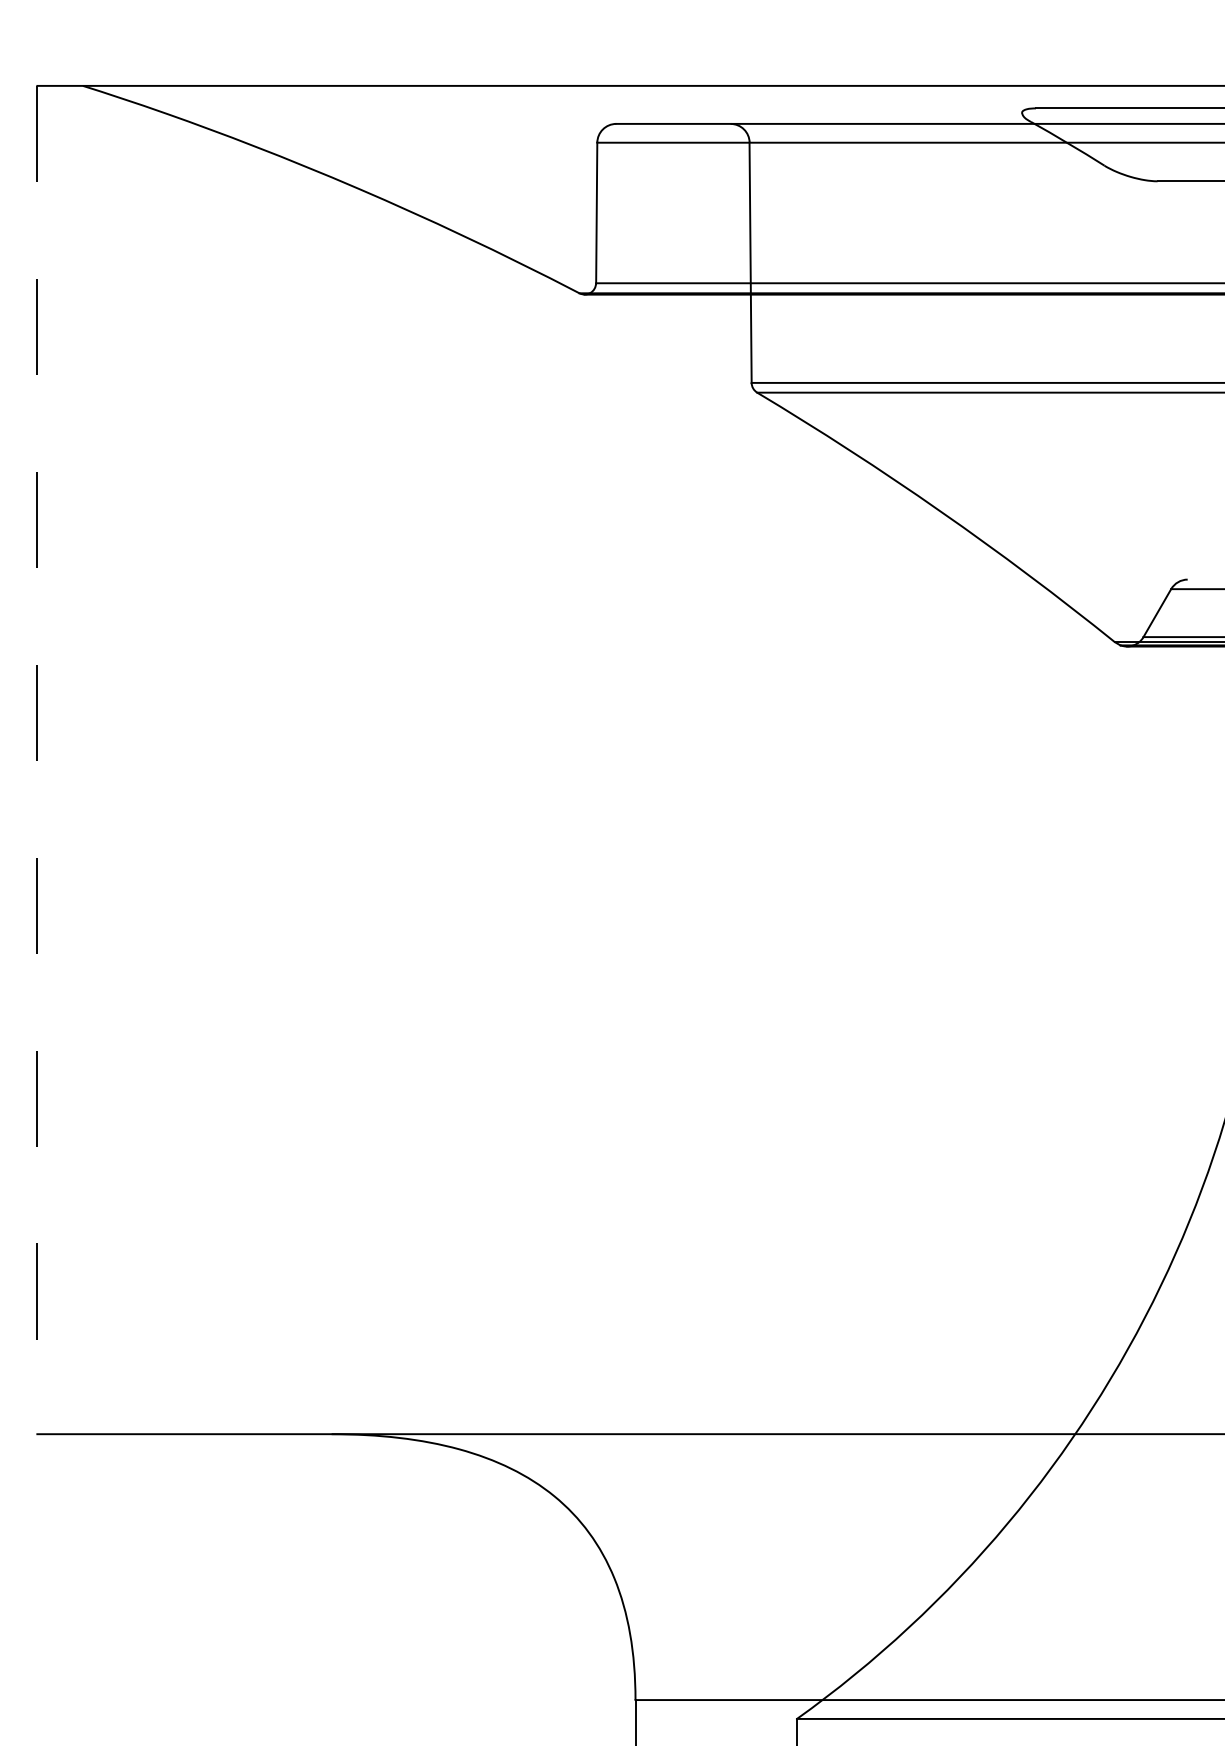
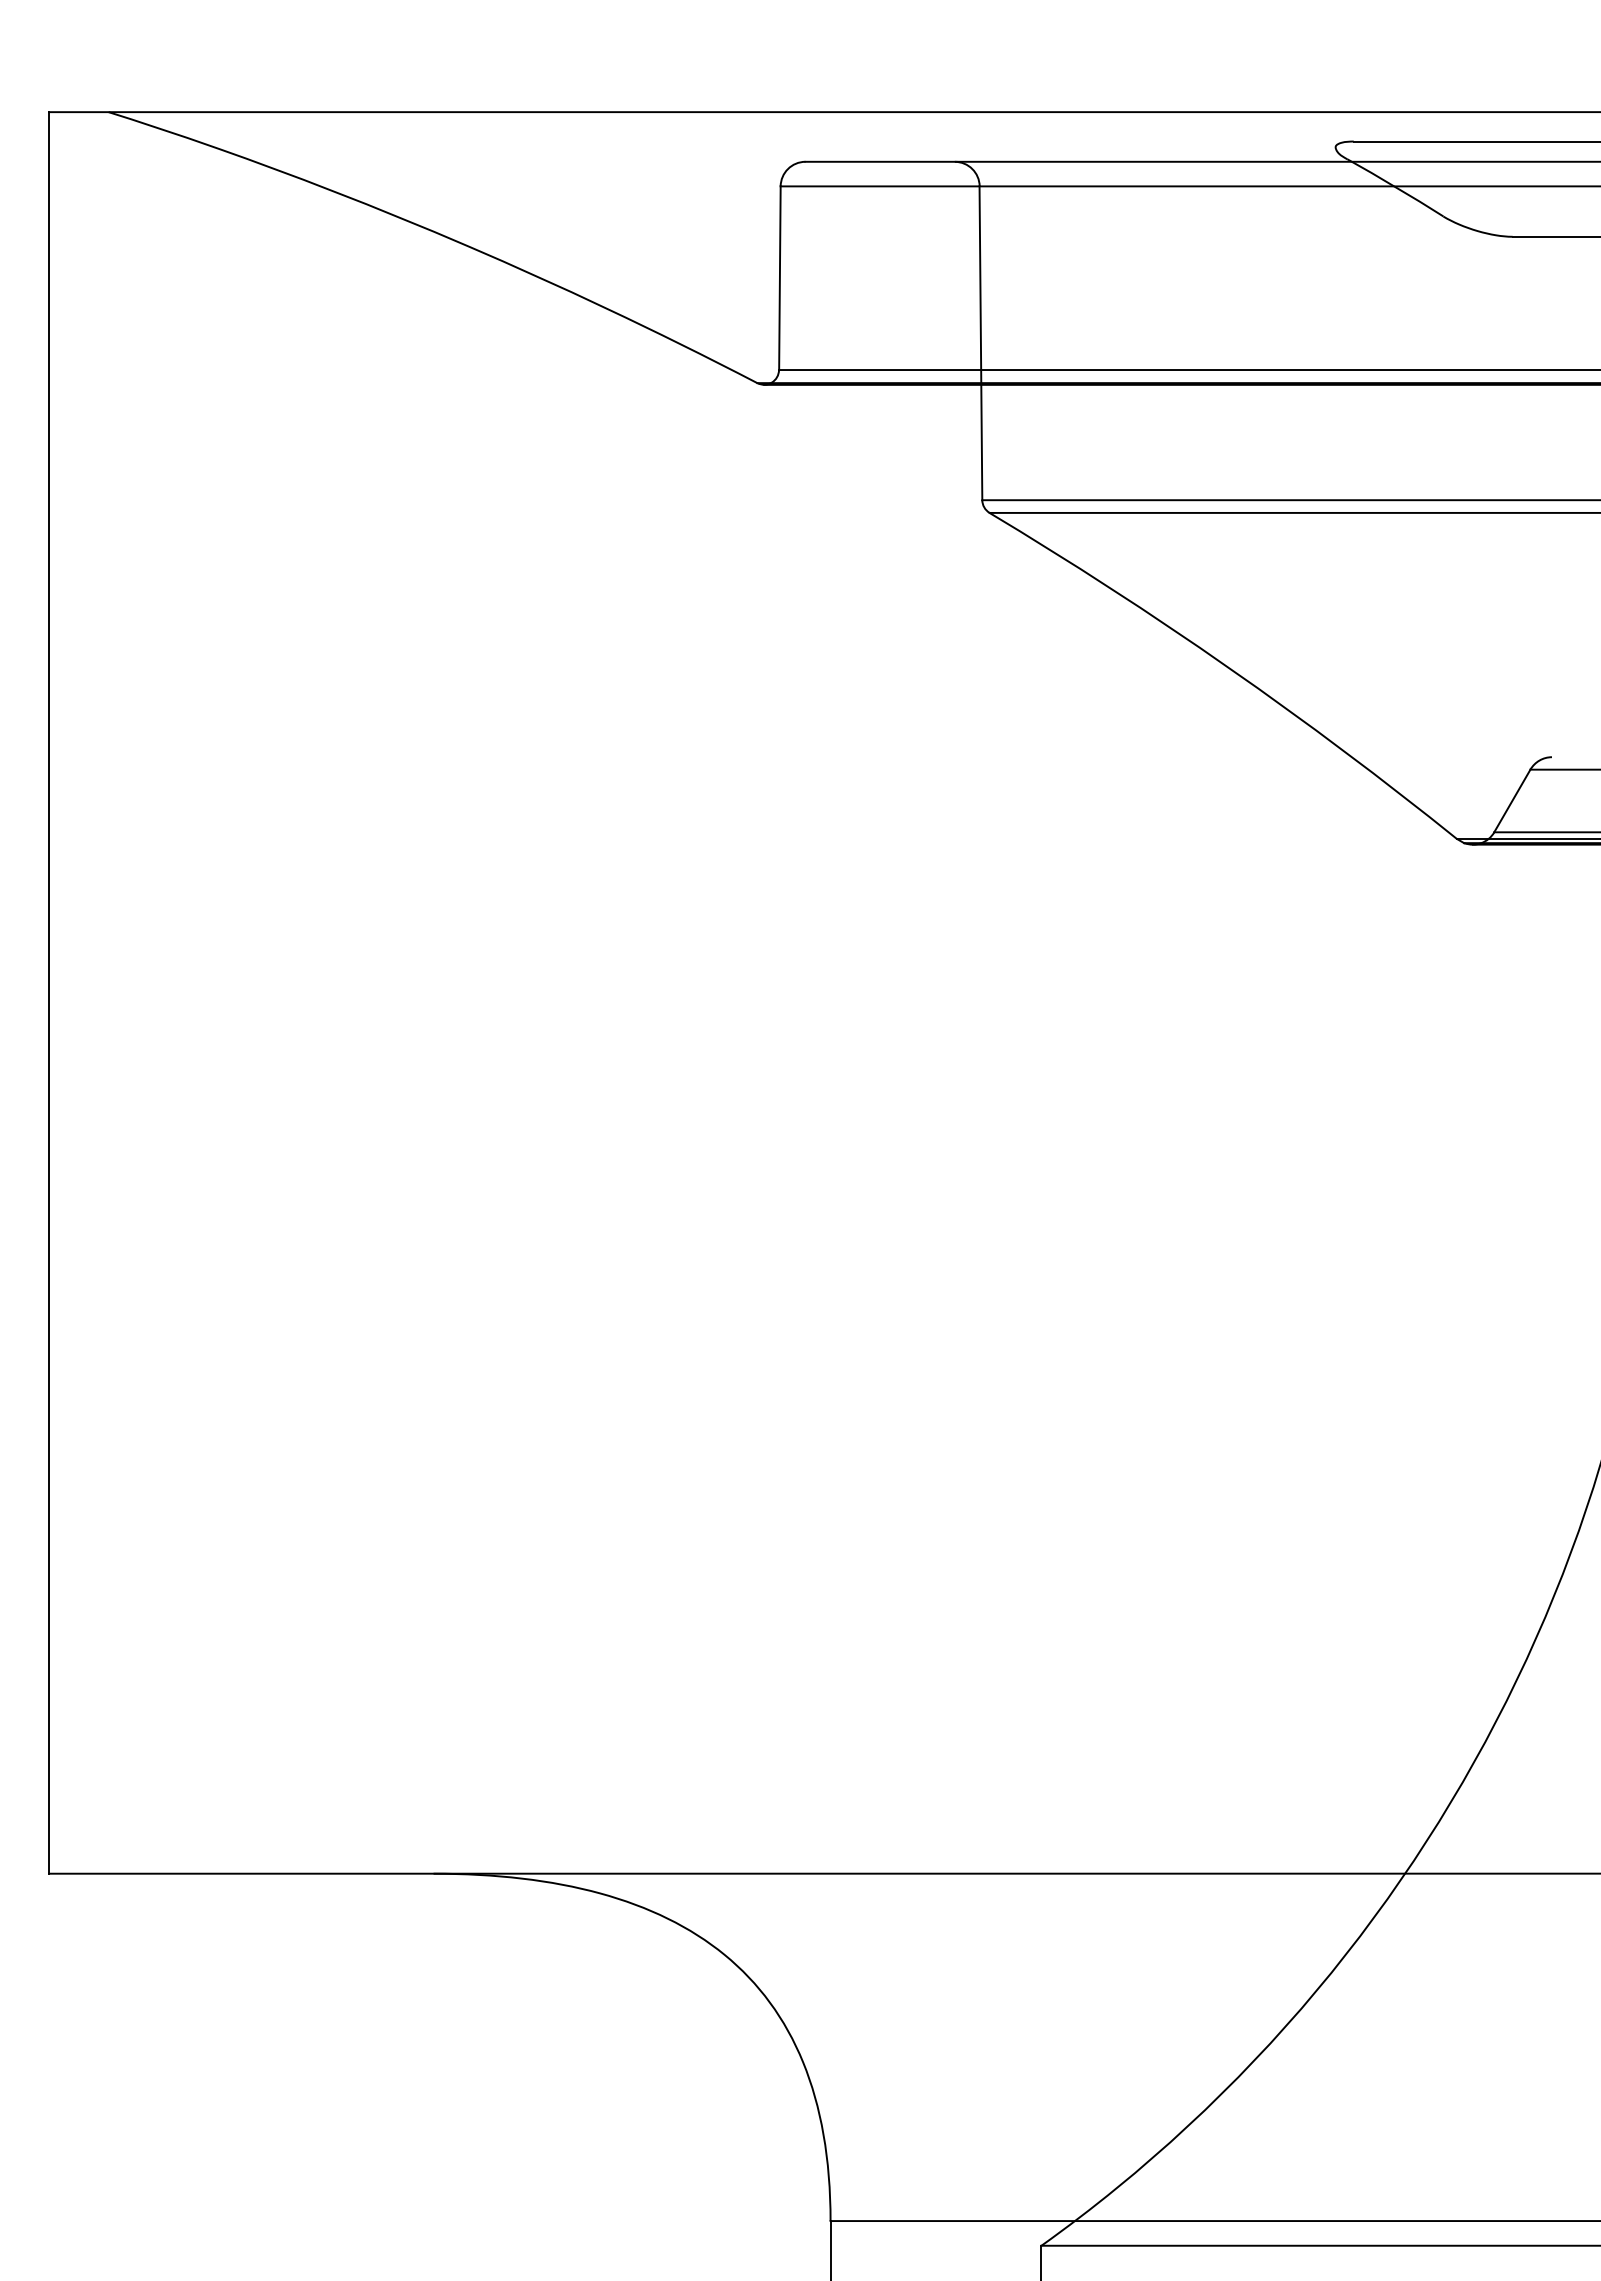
line: (37, 759) -> (49, 992), dashed -> solid

